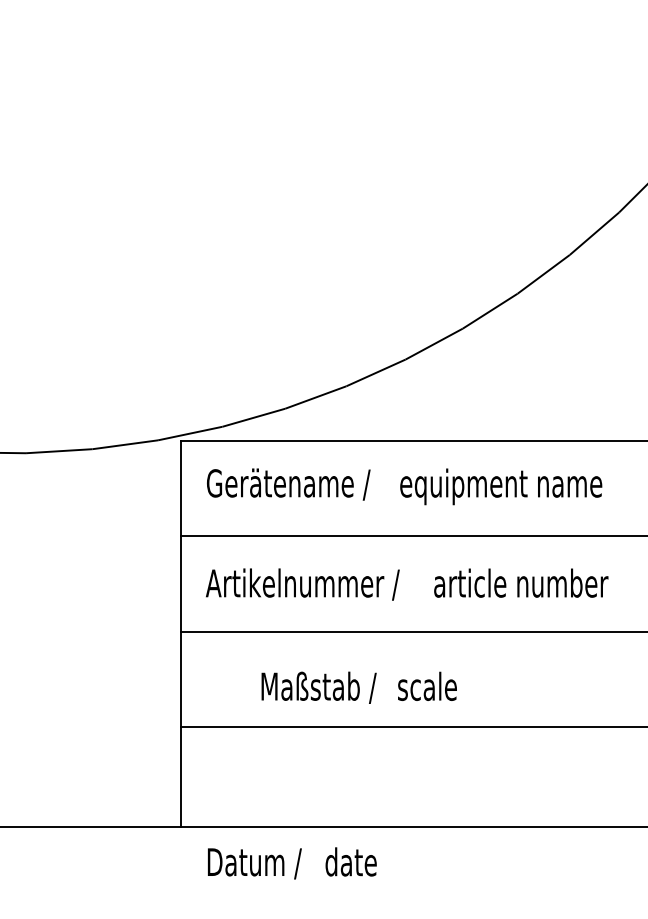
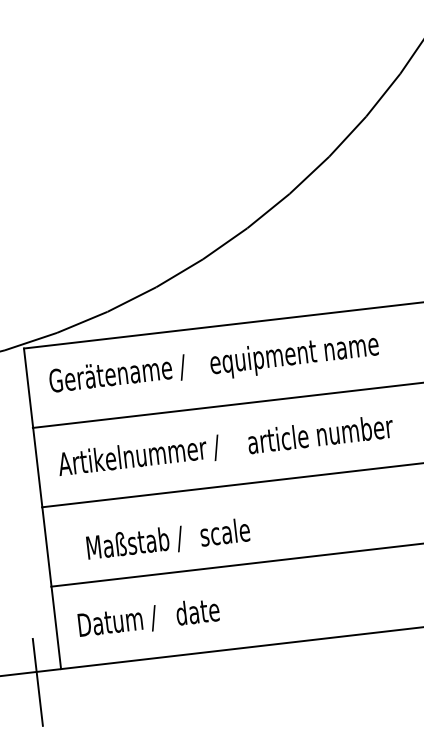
text: (358, 687) -> (167, 539), moved
line: (151, 838) -> (37, 681), added
text: (292, 863) -> (149, 618), moved

